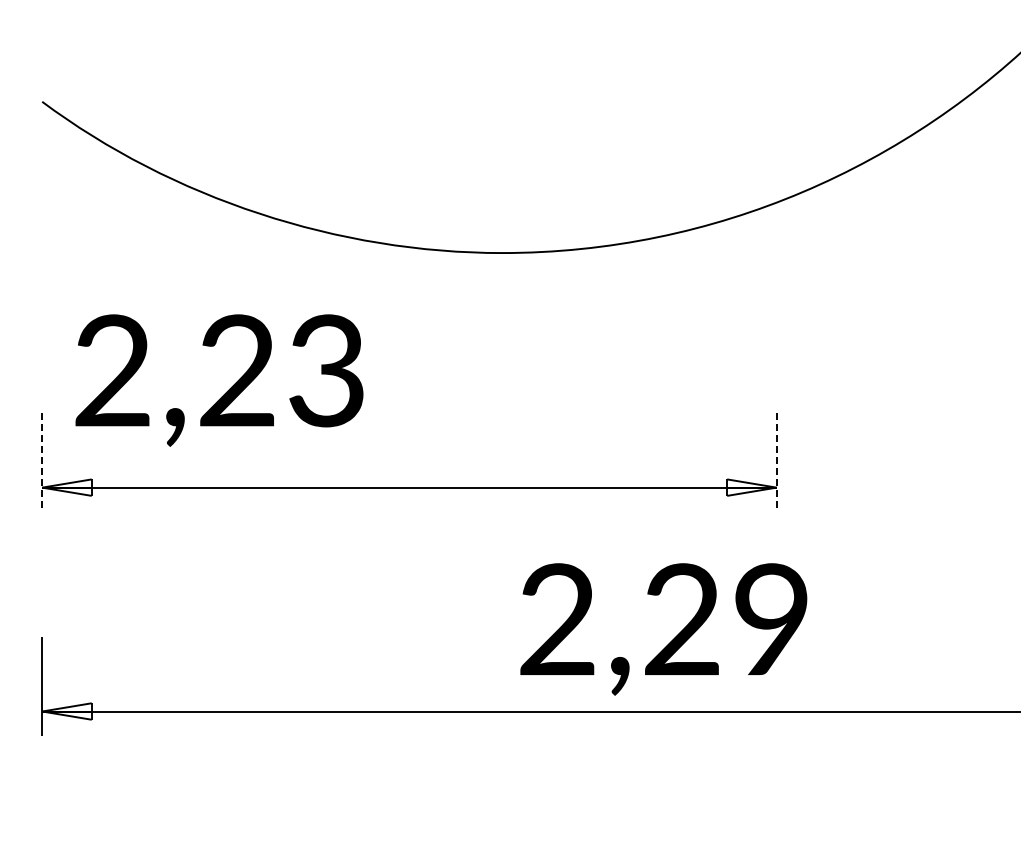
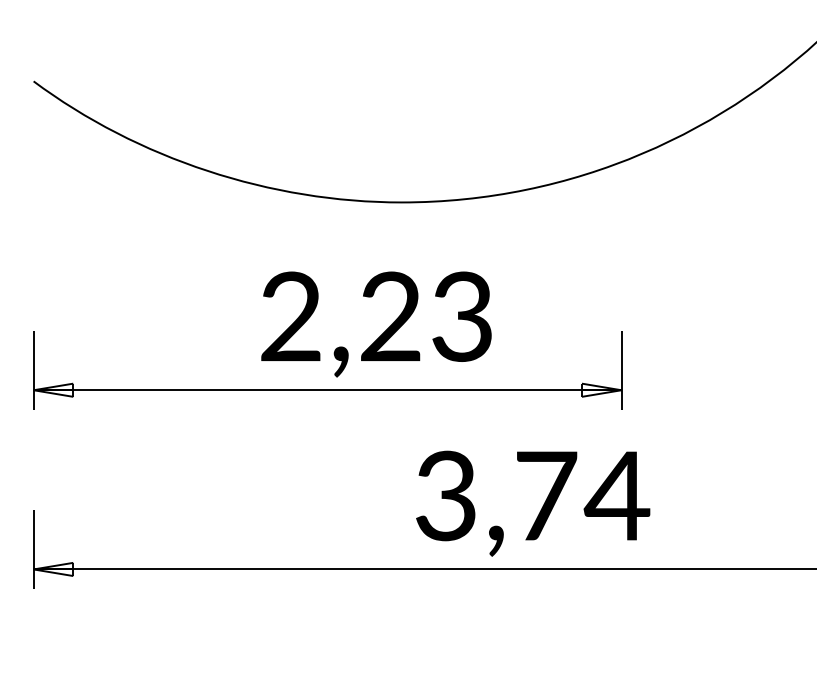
text: (219, 380) -> (376, 324), moved
line: (42, 463) -> (33, 370), dashed -> solid
line: (776, 463) -> (621, 370), dashed -> solid
text: (666, 619) -> (533, 495), 2,29 -> 3,74

